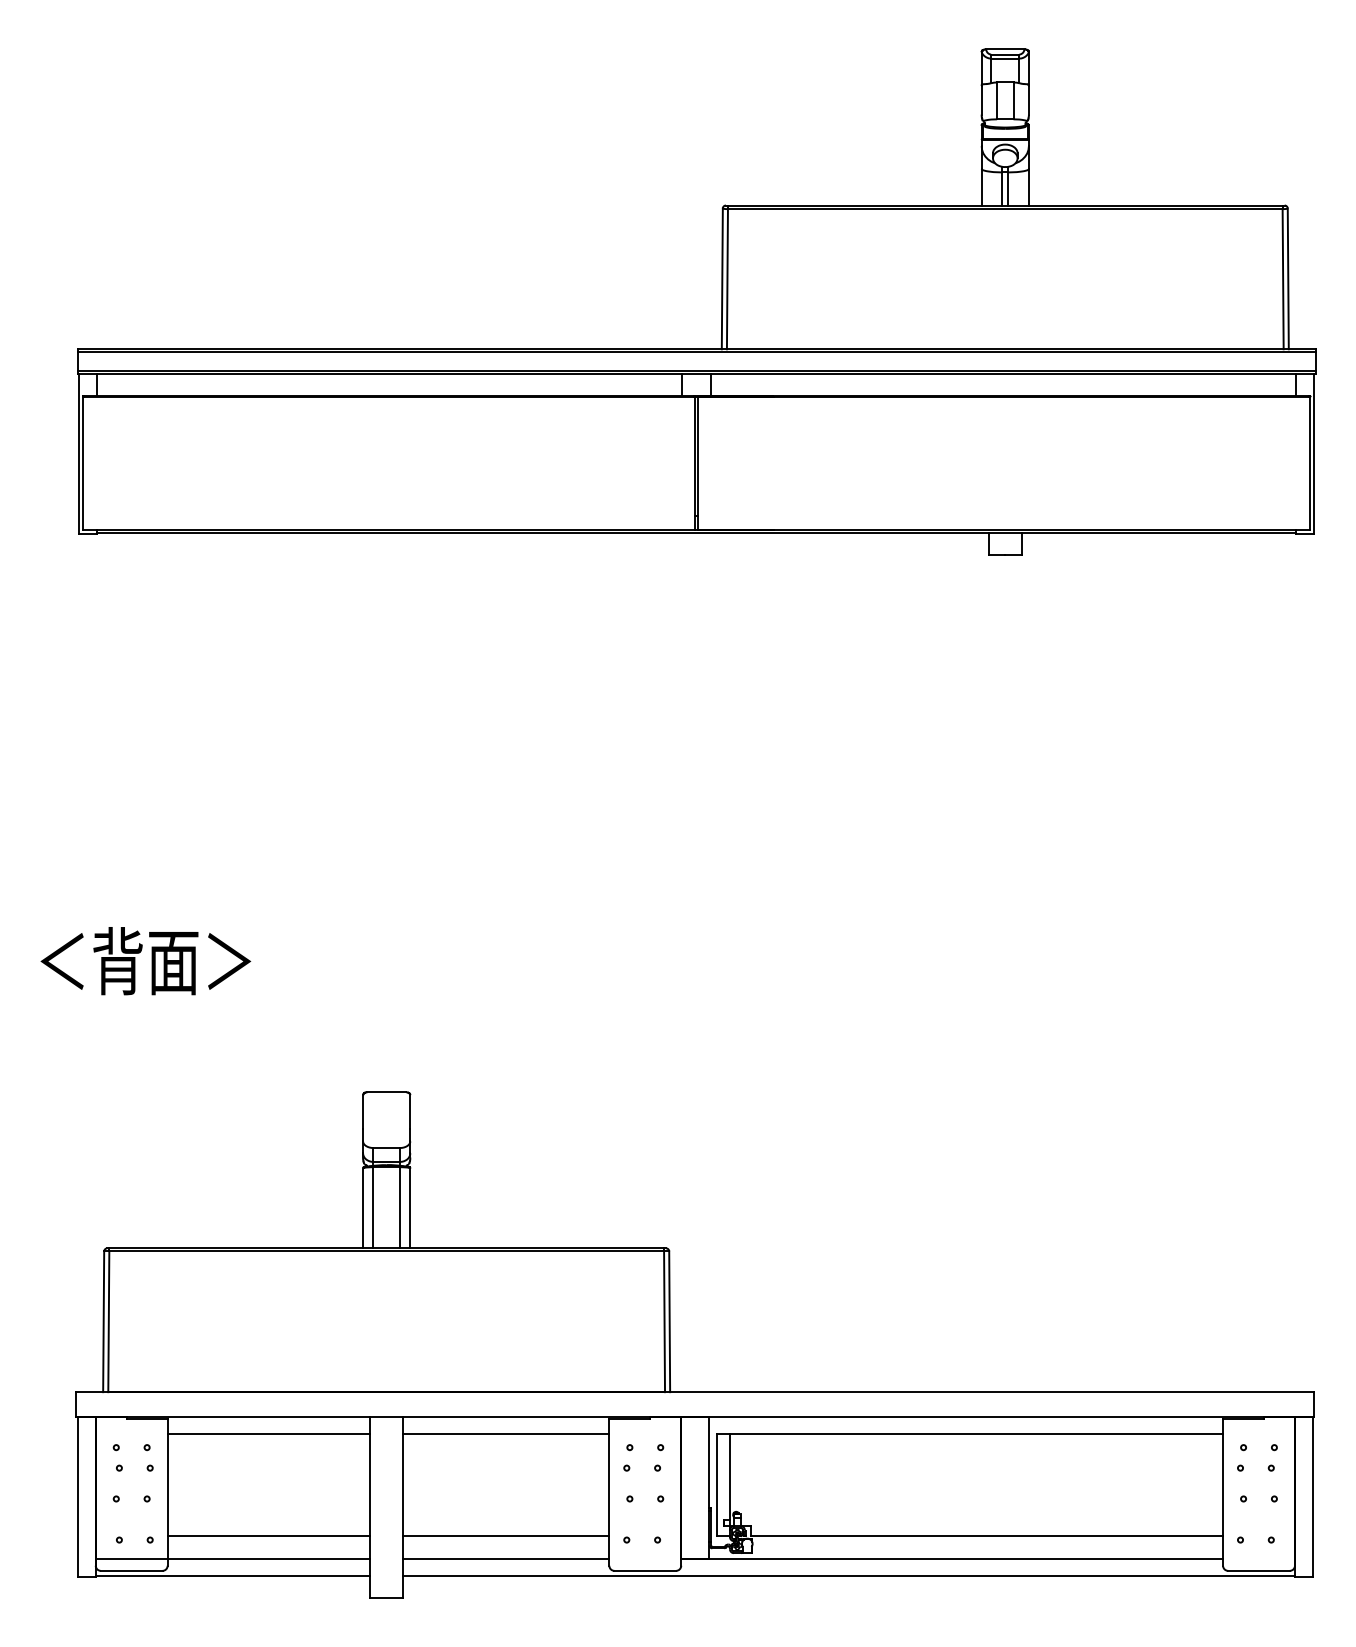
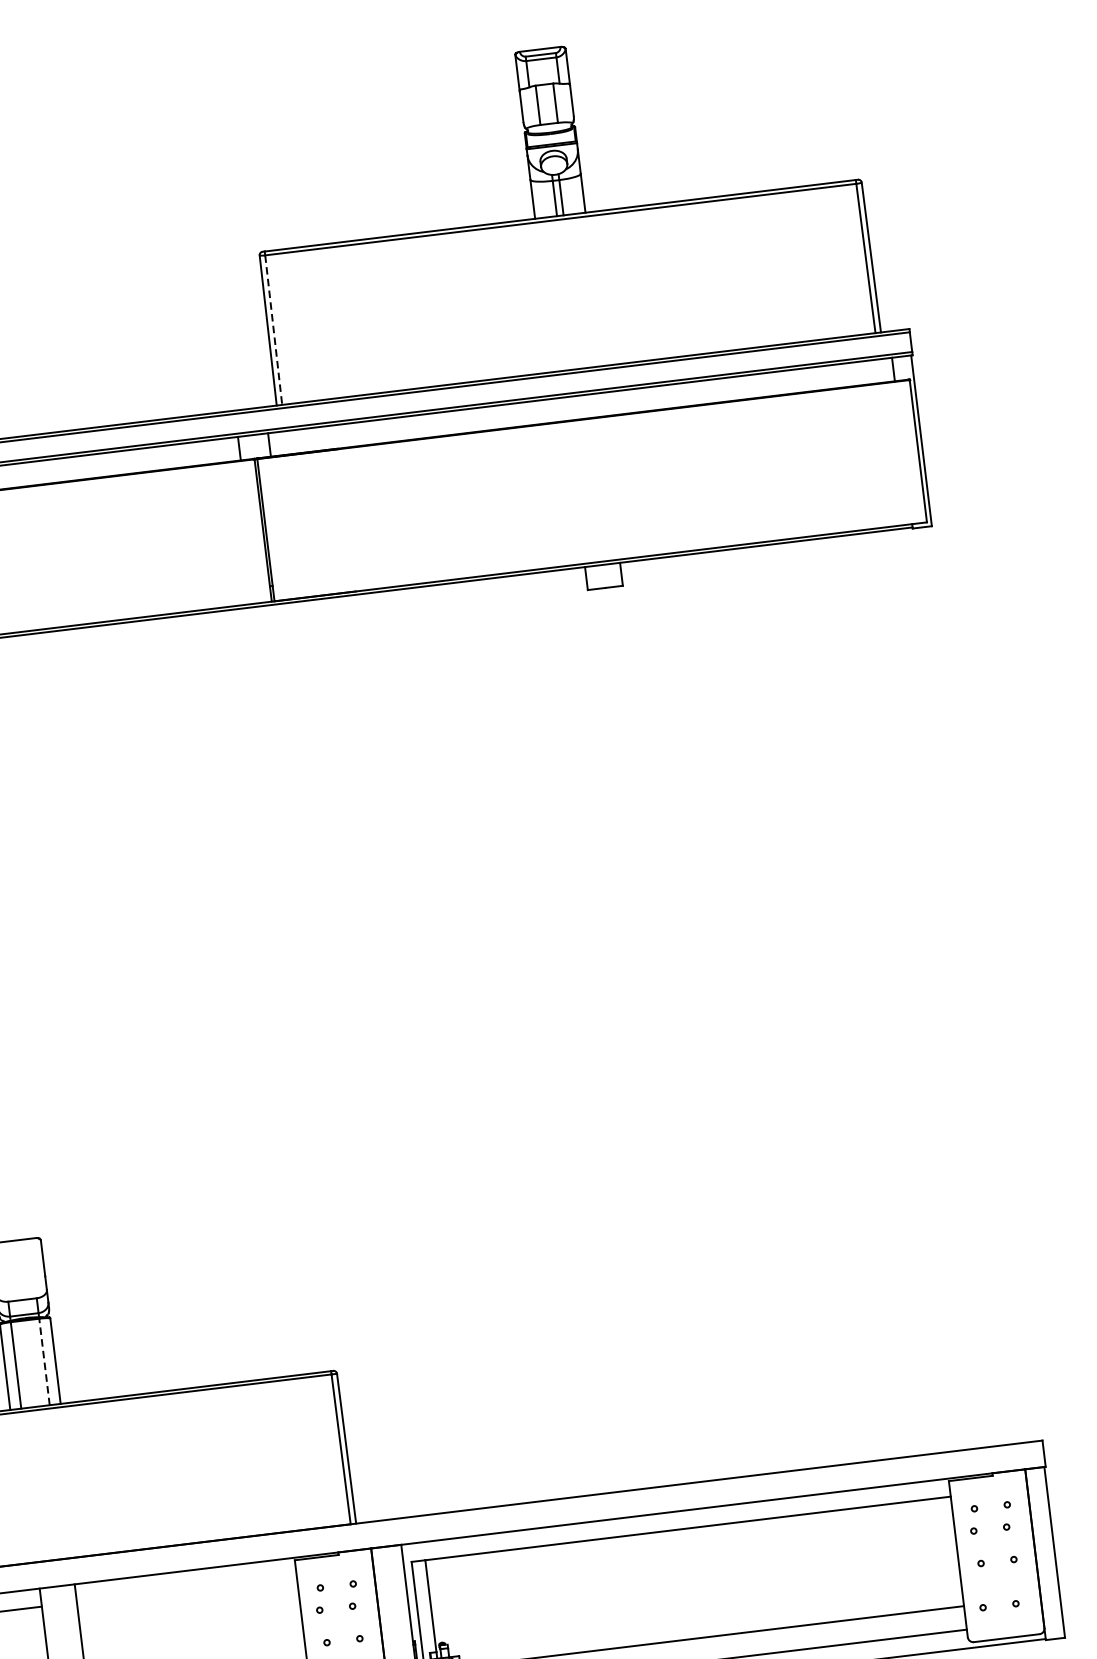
line: (727, 279) -> (273, 330), solid -> dashed
line: (400, 1207) -> (44, 1361), solid -> dashed
line: (506, 1433) -> (187, 1588), removed

